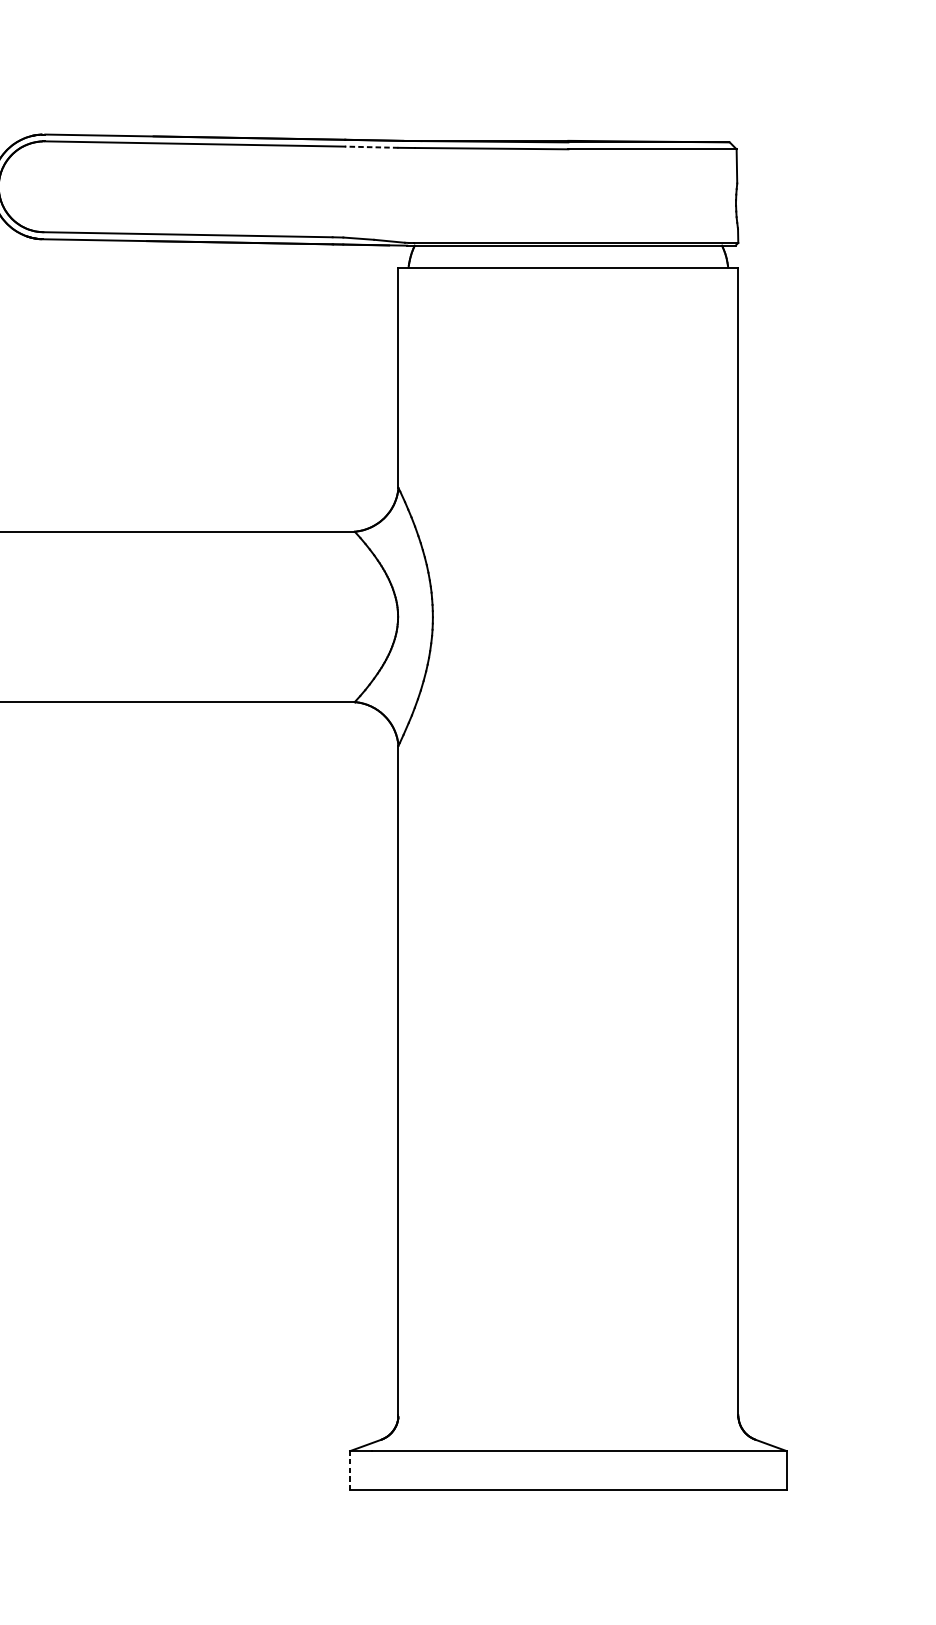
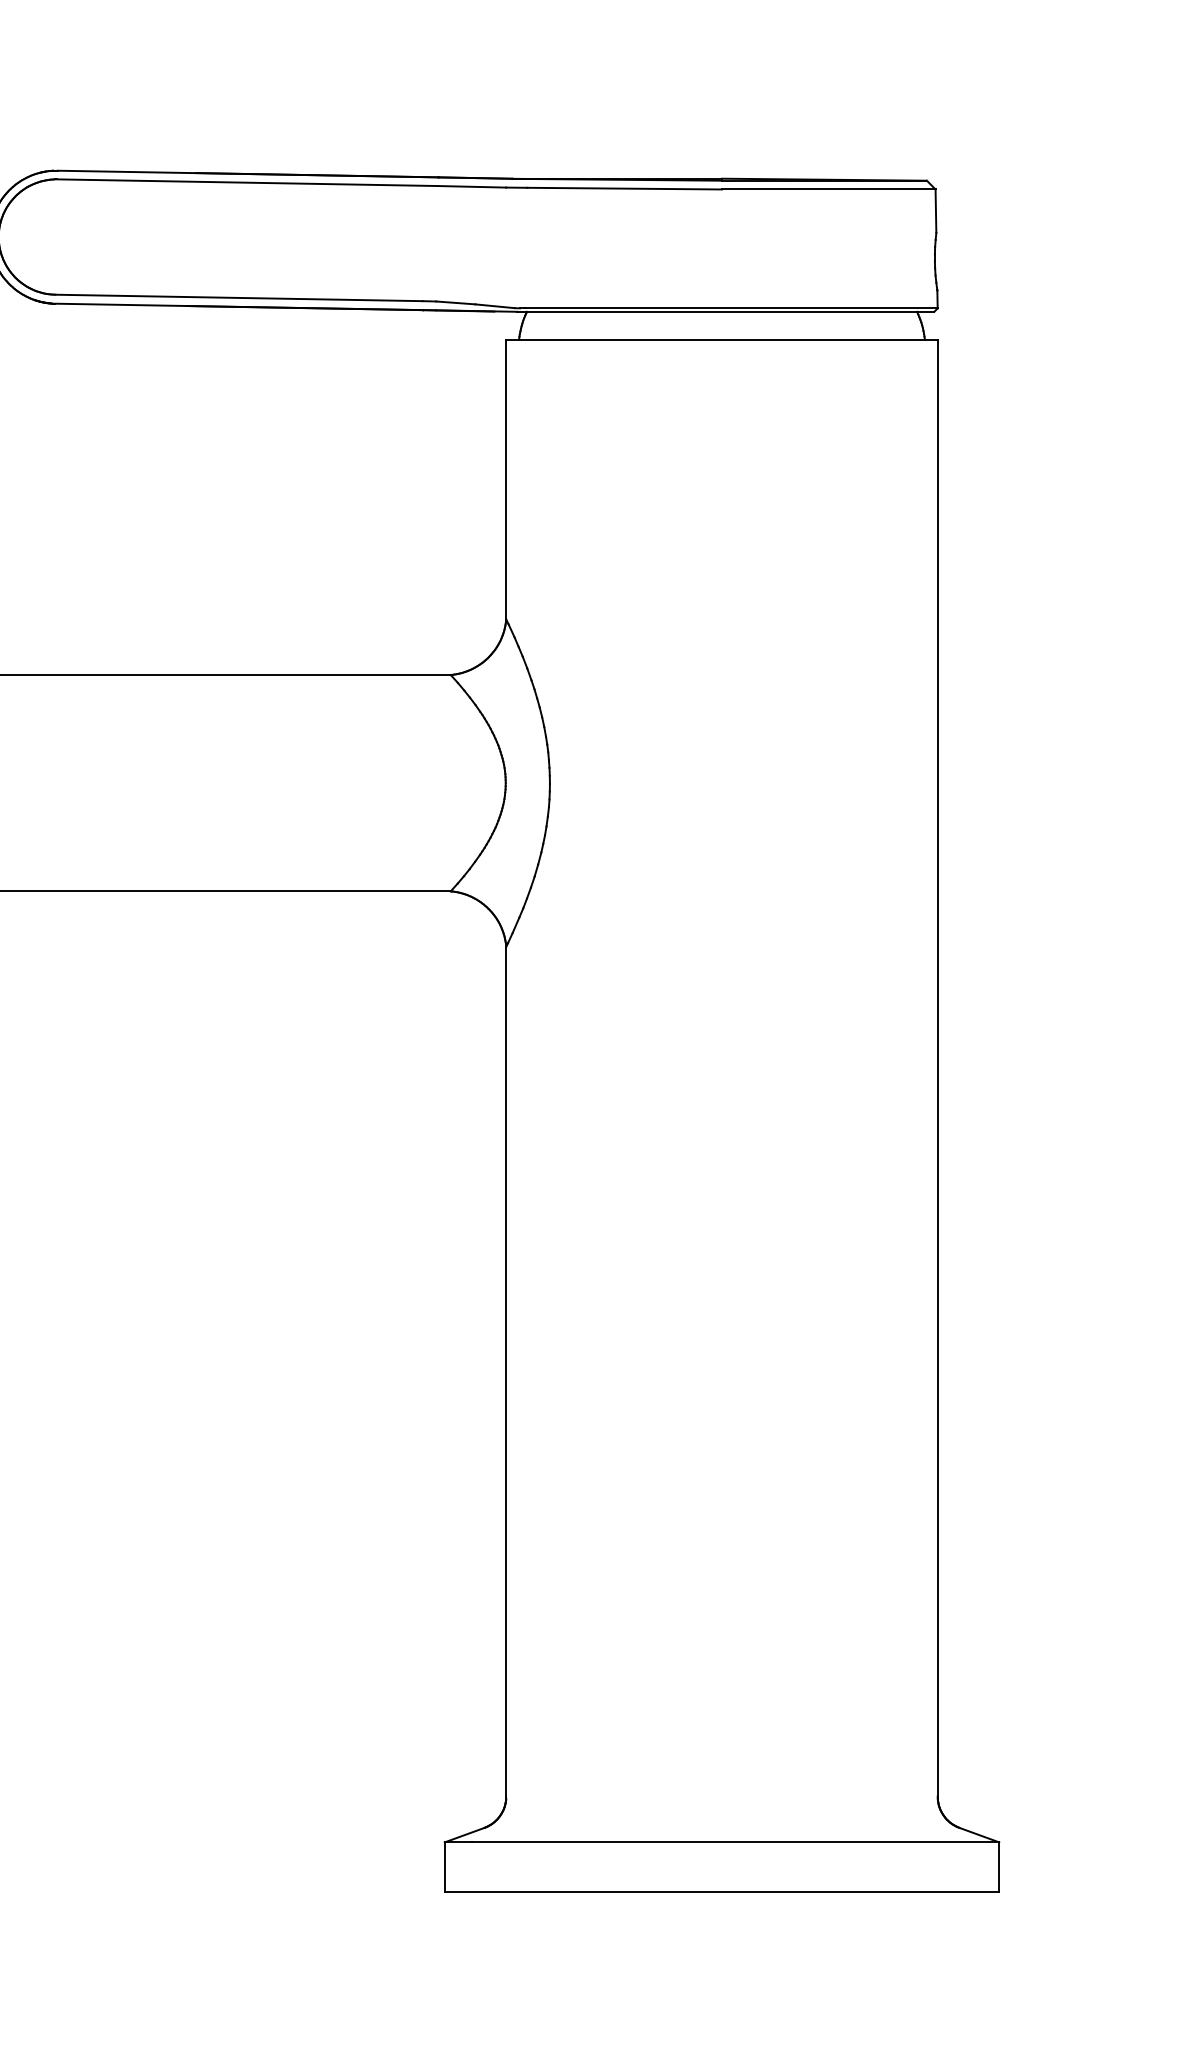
line: (371, 146) -> (471, 186), dashed -> solid
line: (349, 1470) -> (444, 1867), dashed -> solid

